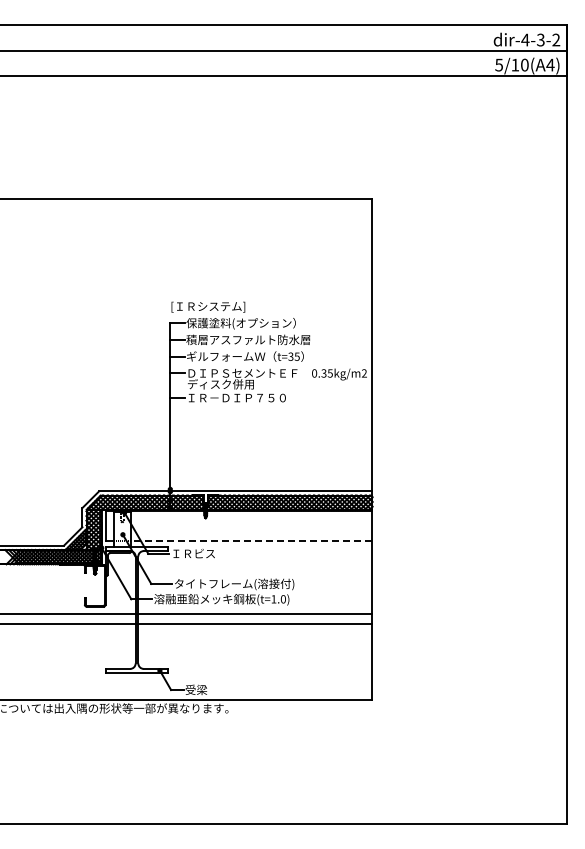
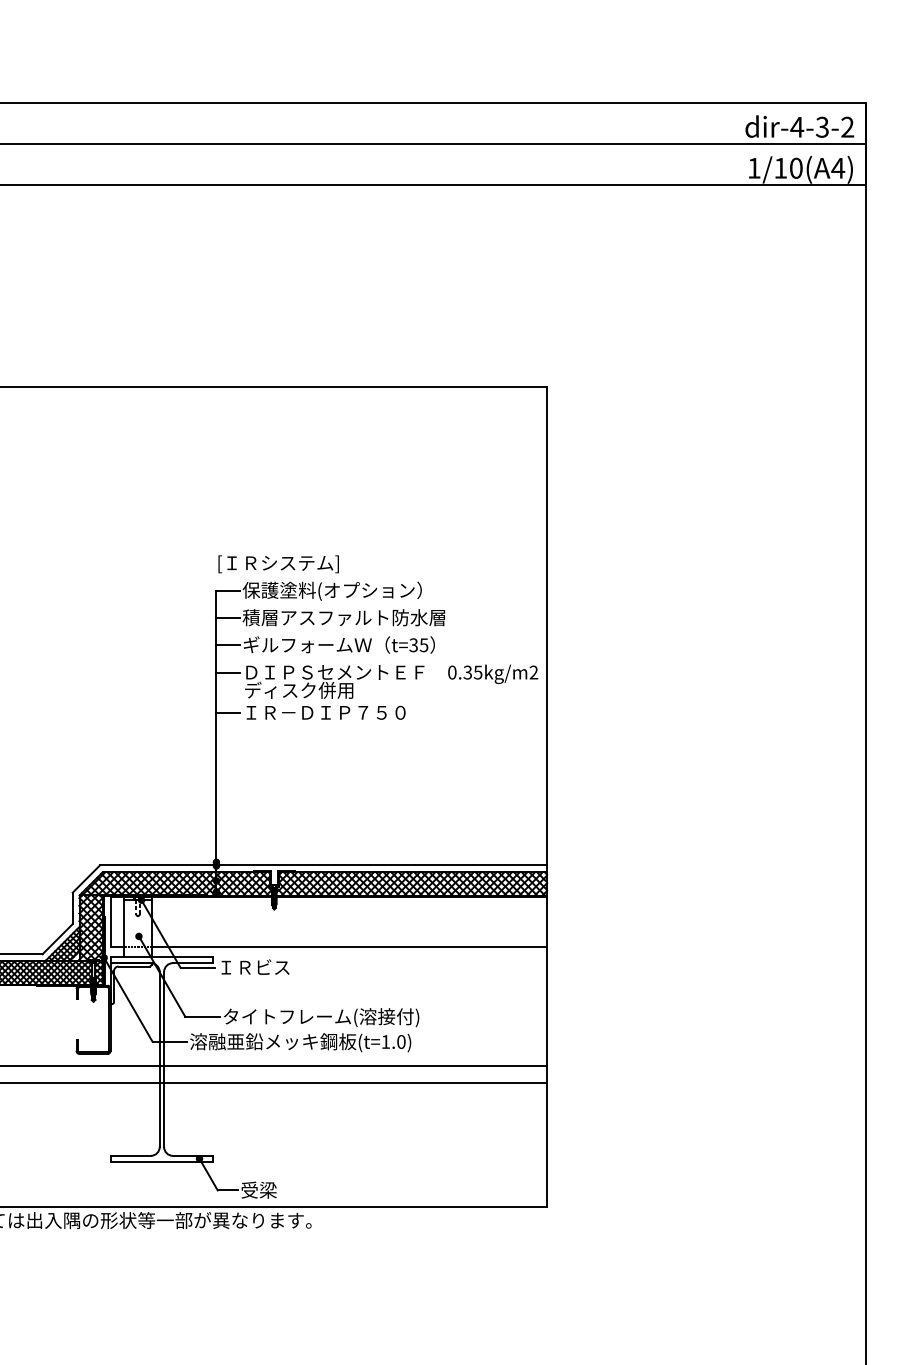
text: (498, 64) -> (753, 167), 5/10(A4) -> 1/10(A4)
line: (251, 541) -> (349, 947), dashed -> solid

